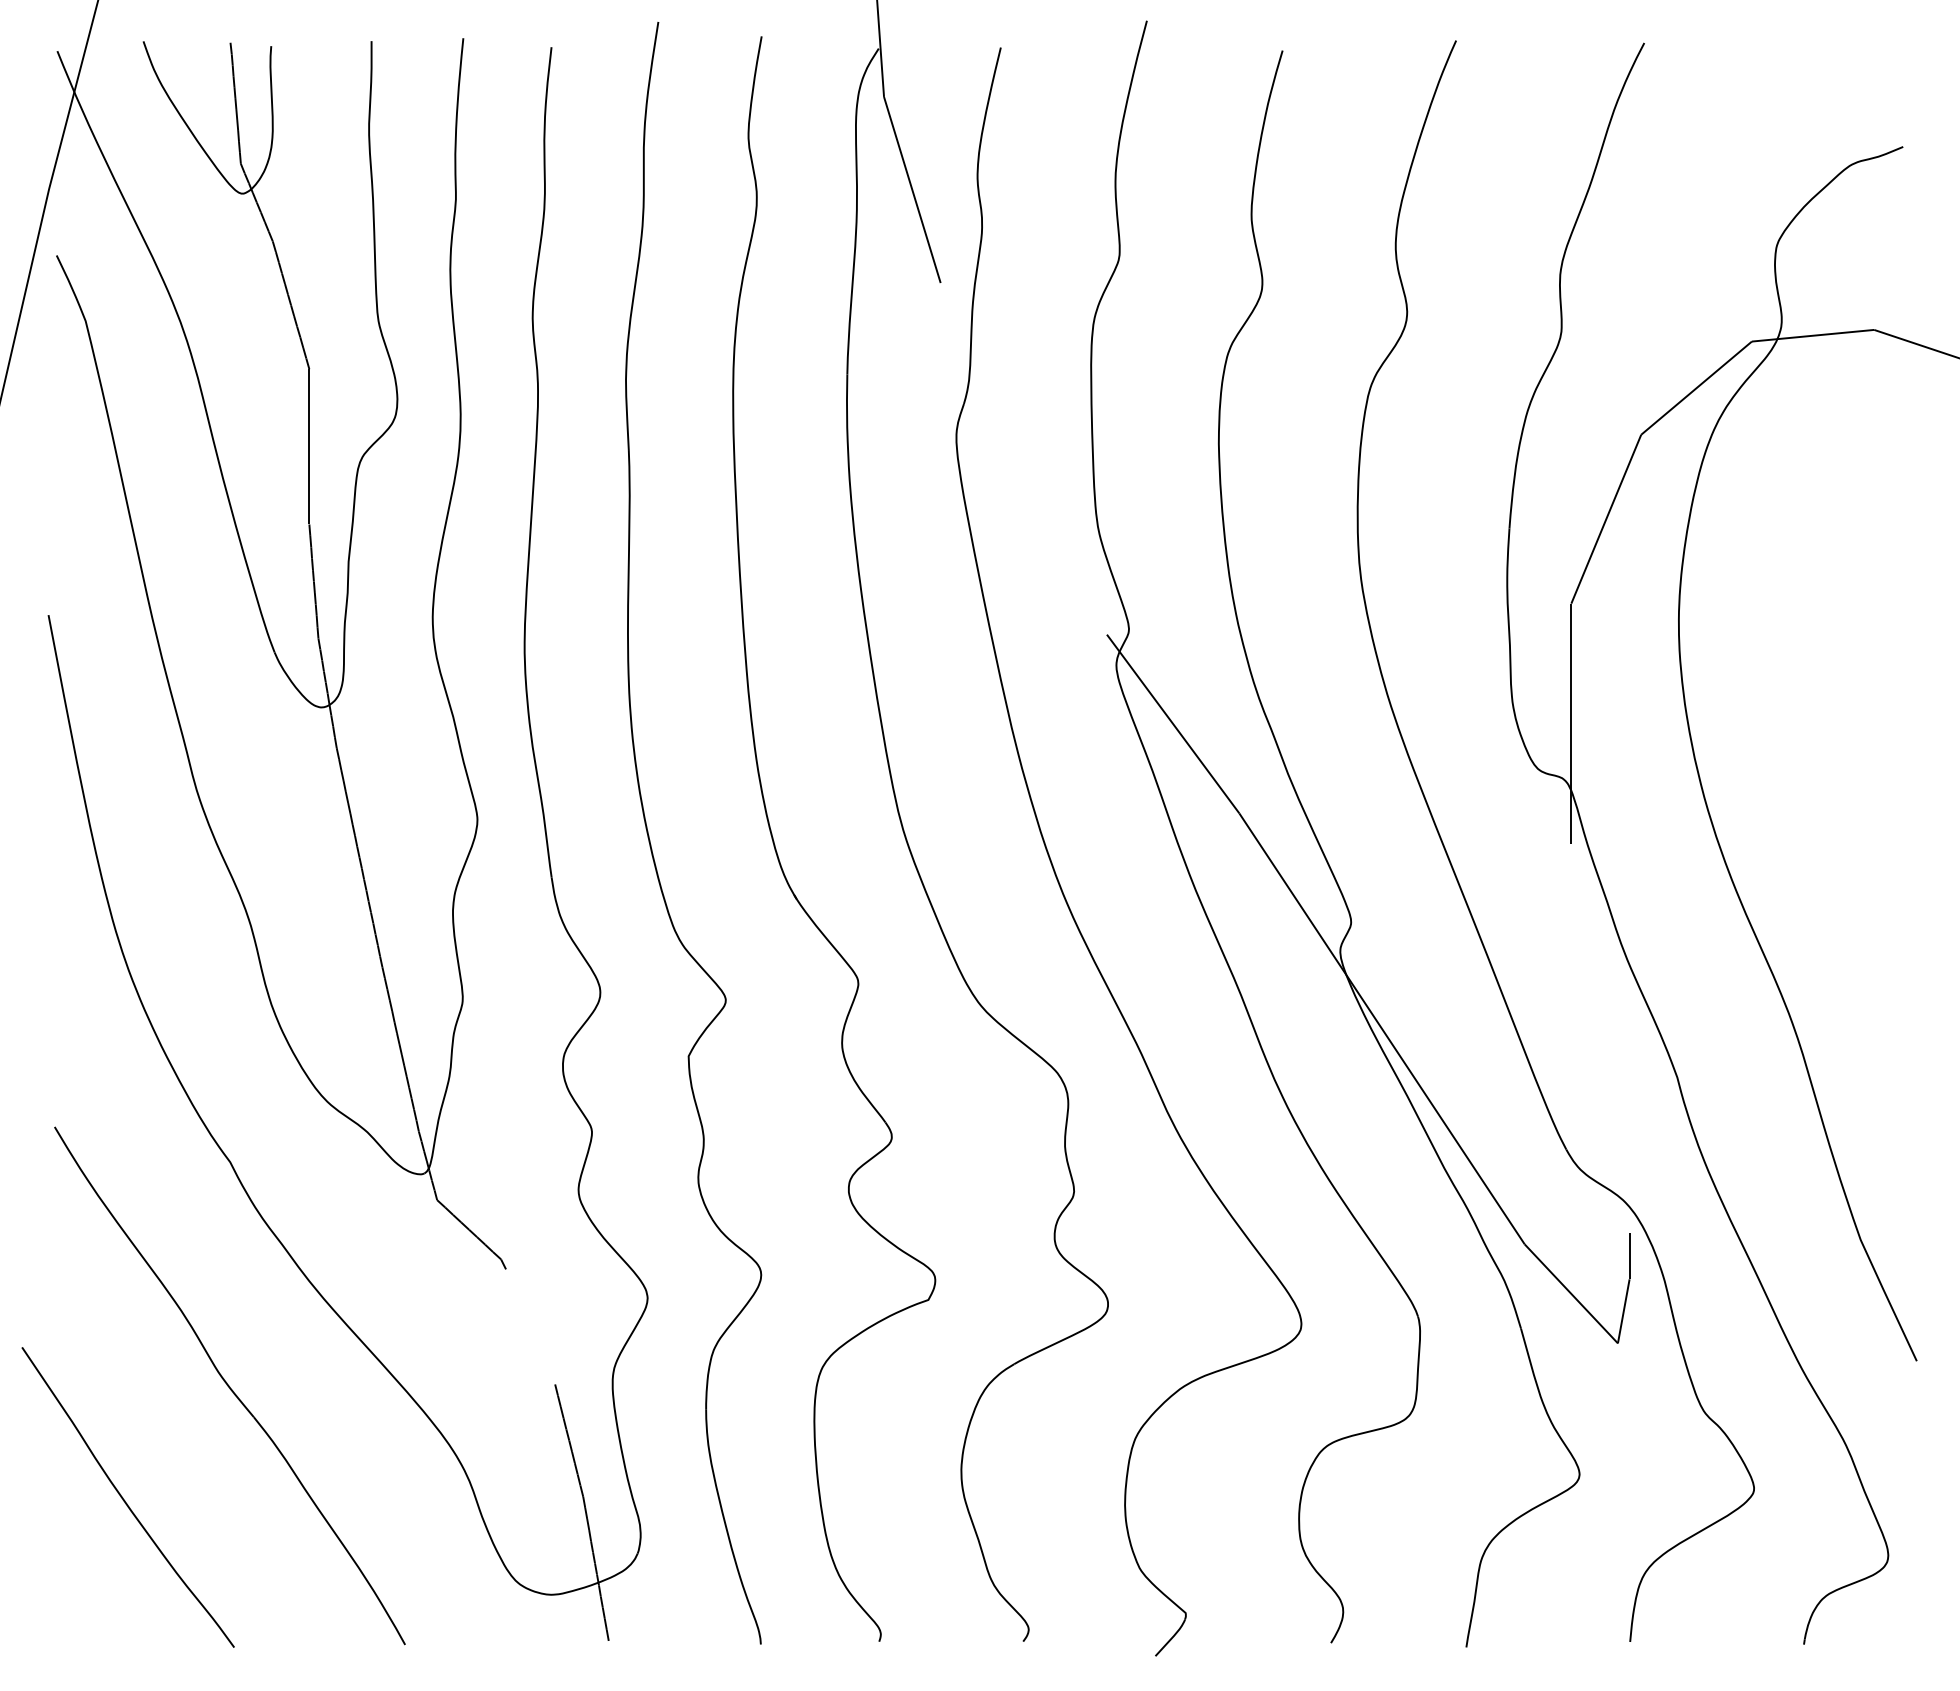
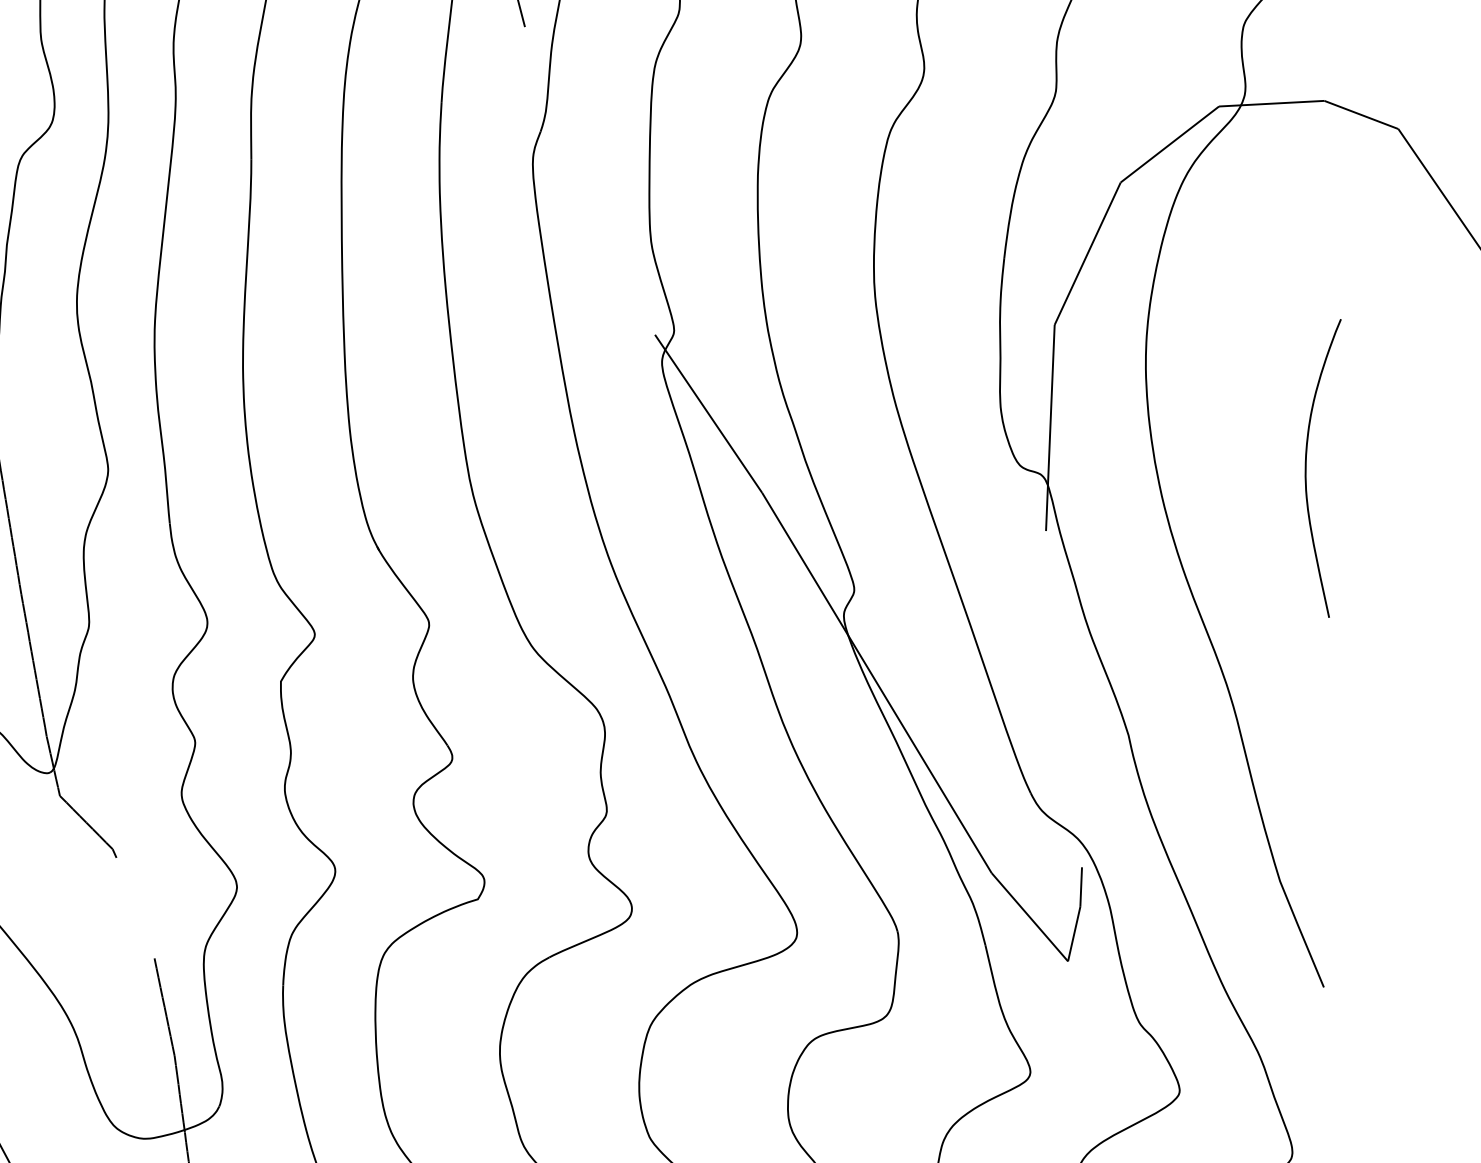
curve: (1871, 757) -> (1306, 467), added

